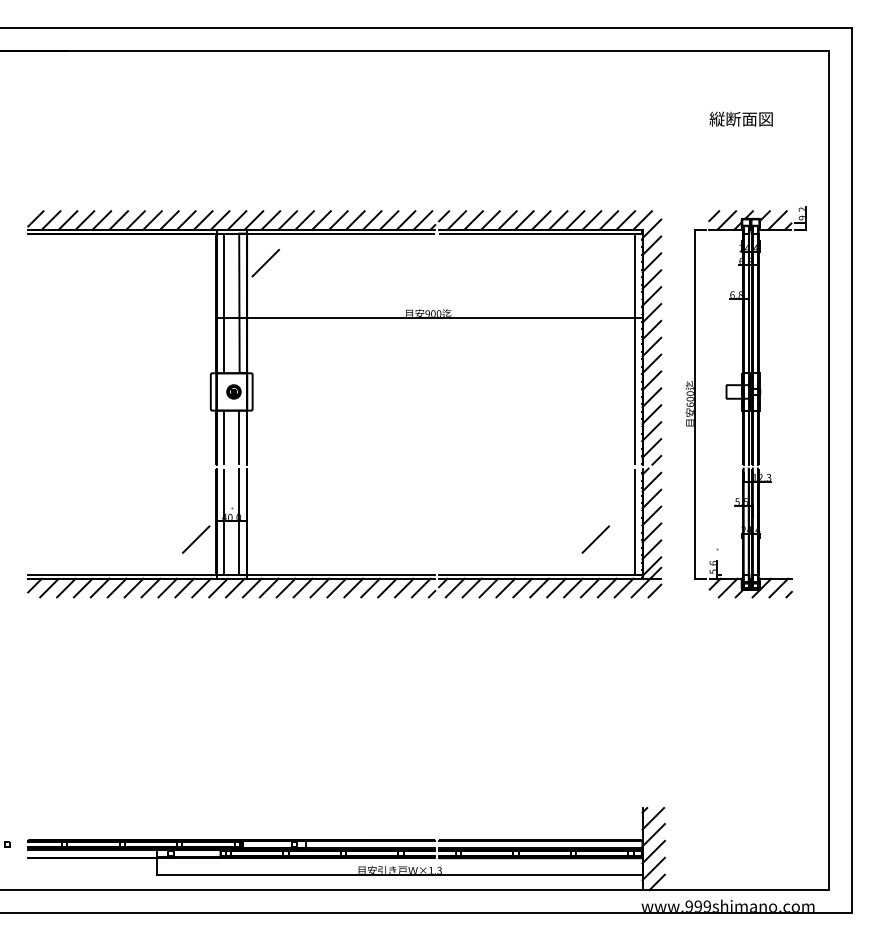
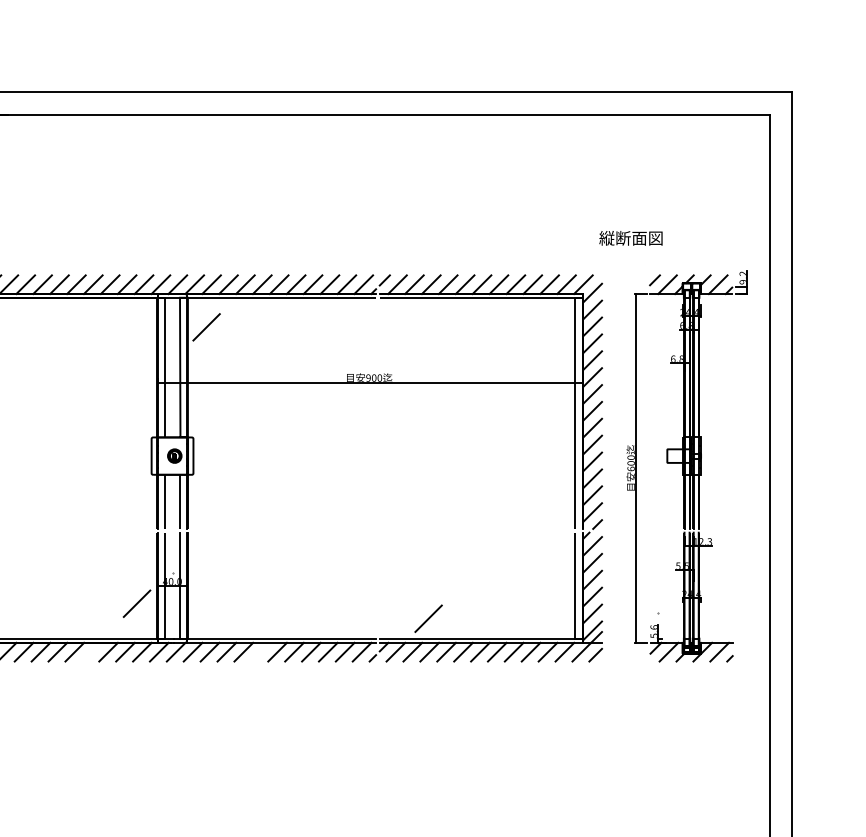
text: (740, 118) -> (630, 237), moved
line: (595, 539) -> (428, 618), moved
line: (150, 587) -> (91, 651), removed
line: (319, 587) -> (260, 651), removed

